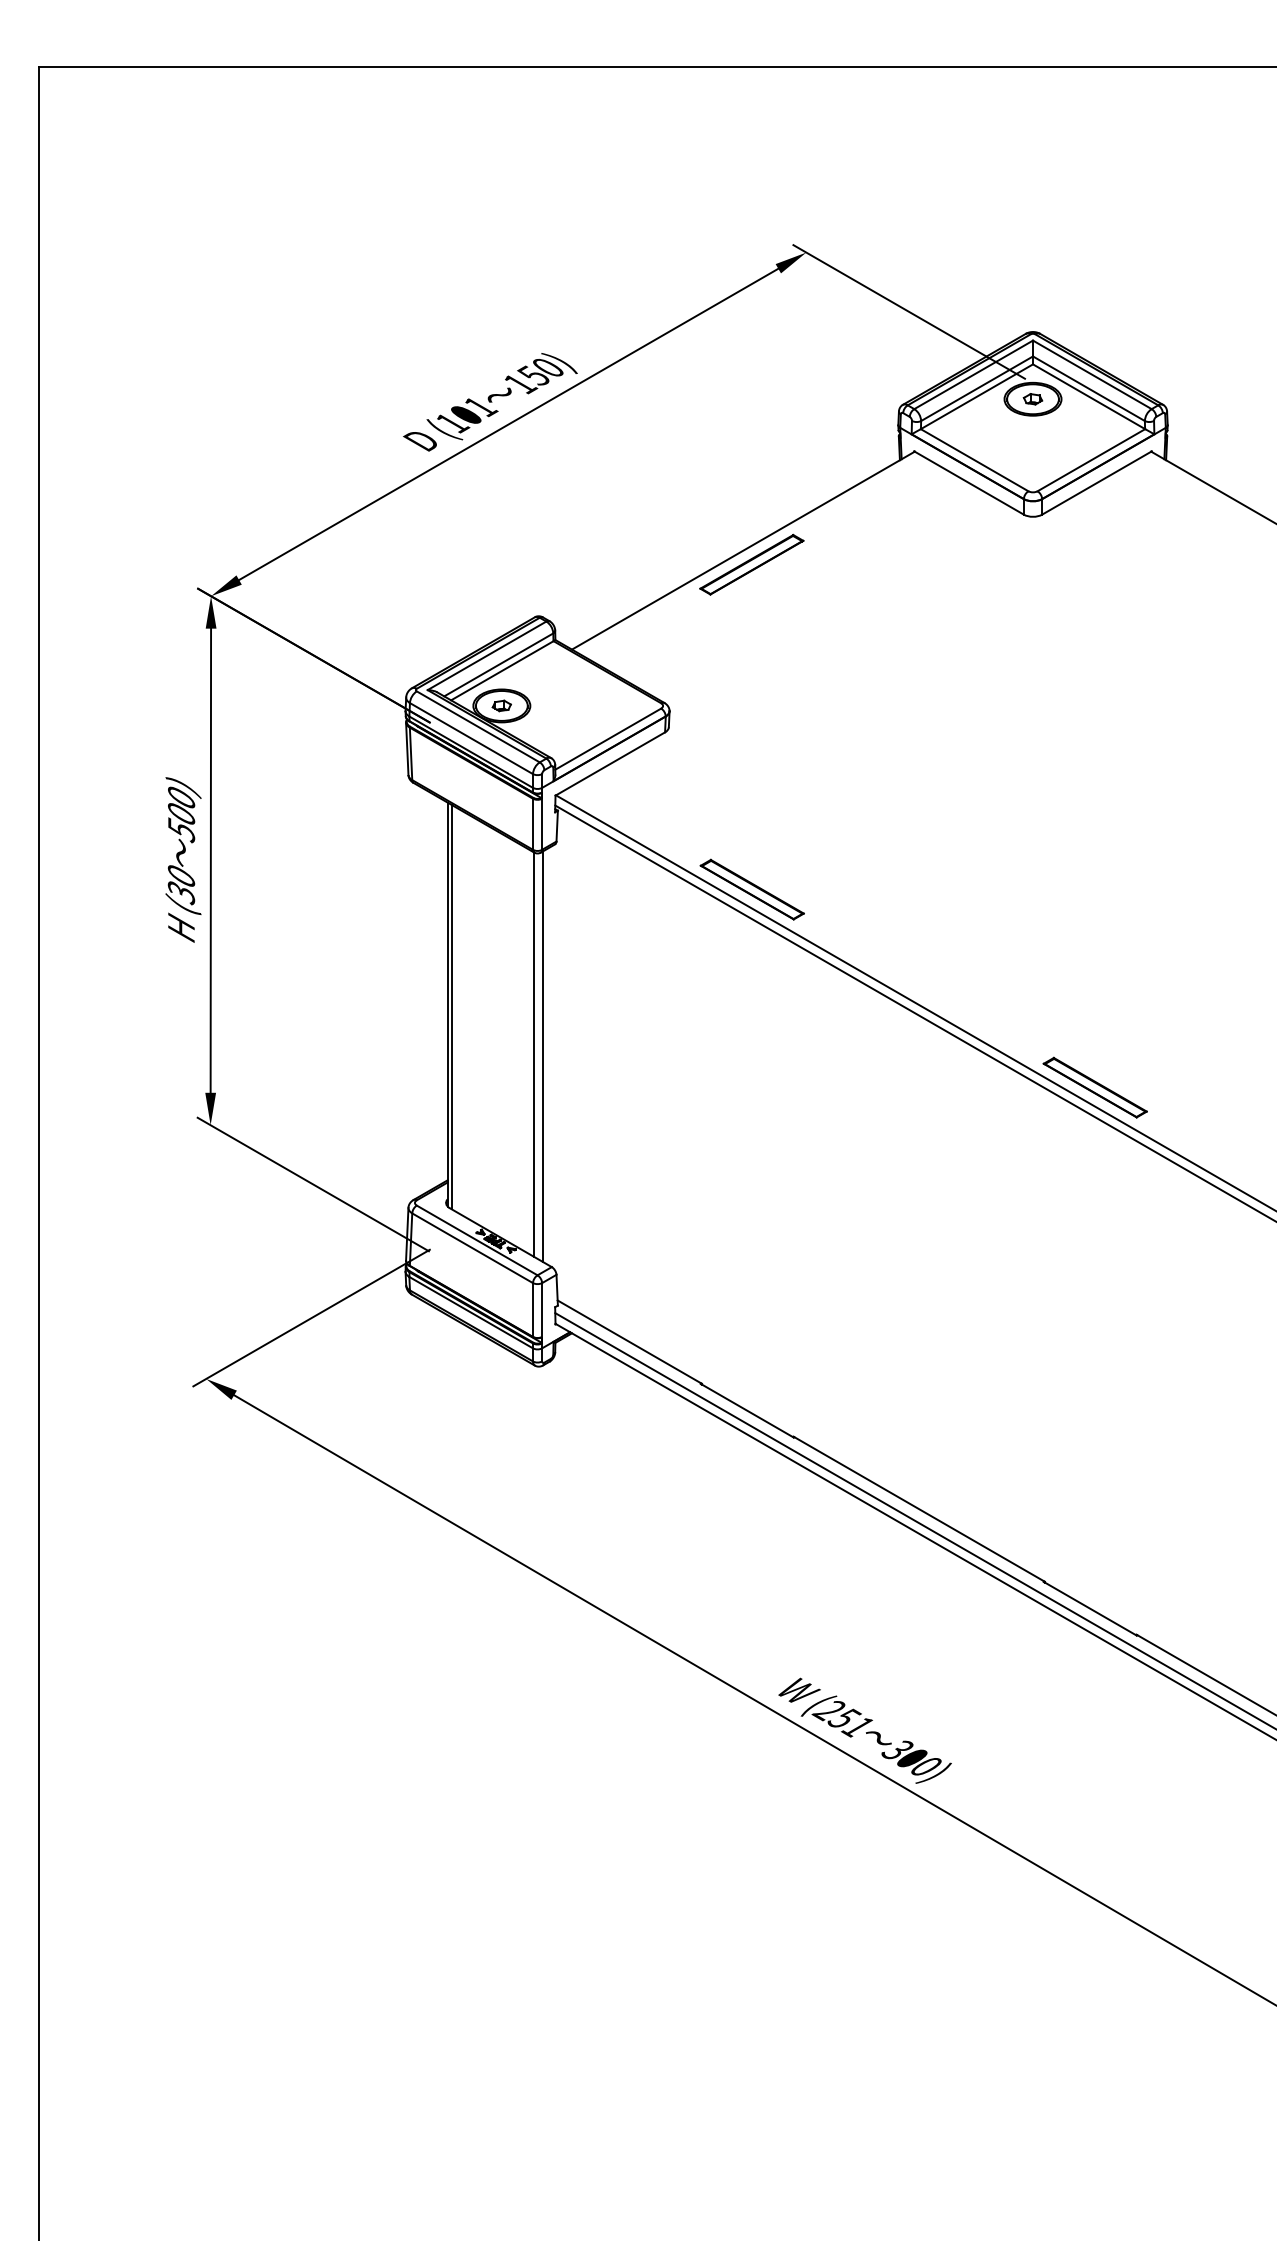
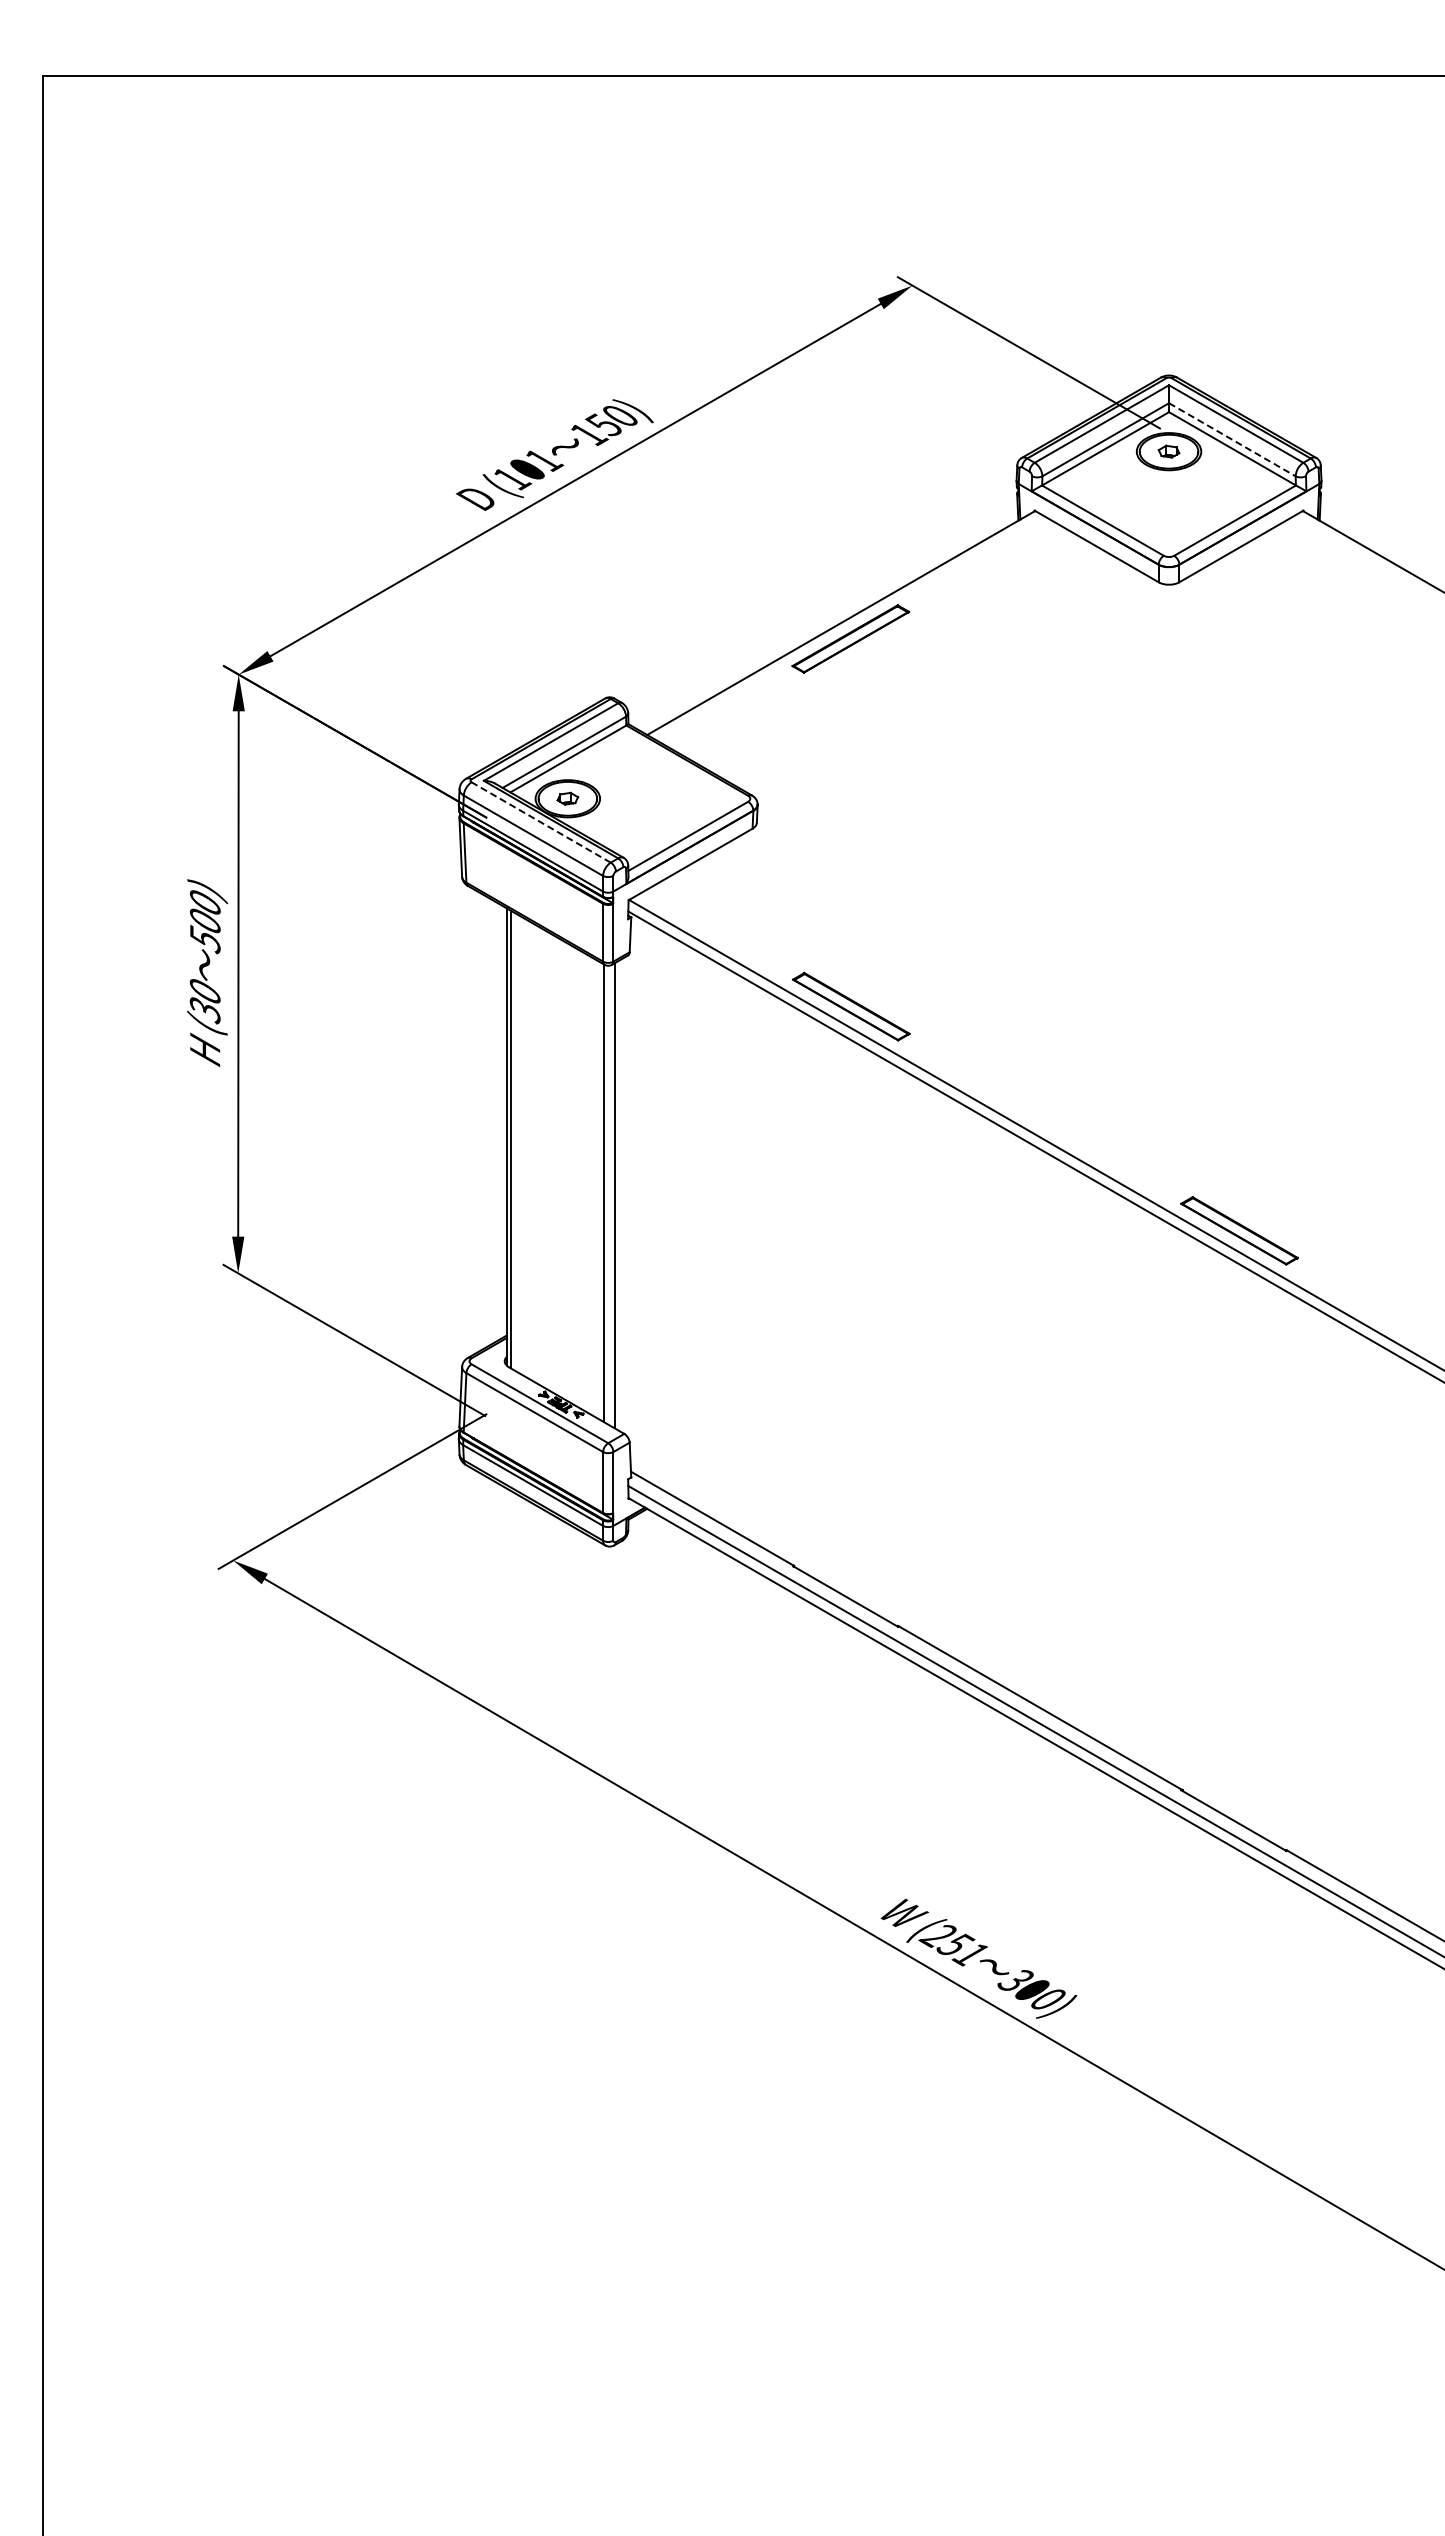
line: (1089, 389) -> (1232, 440), solid -> dashed
line: (477, 726) -> (540, 822), solid -> dashed

